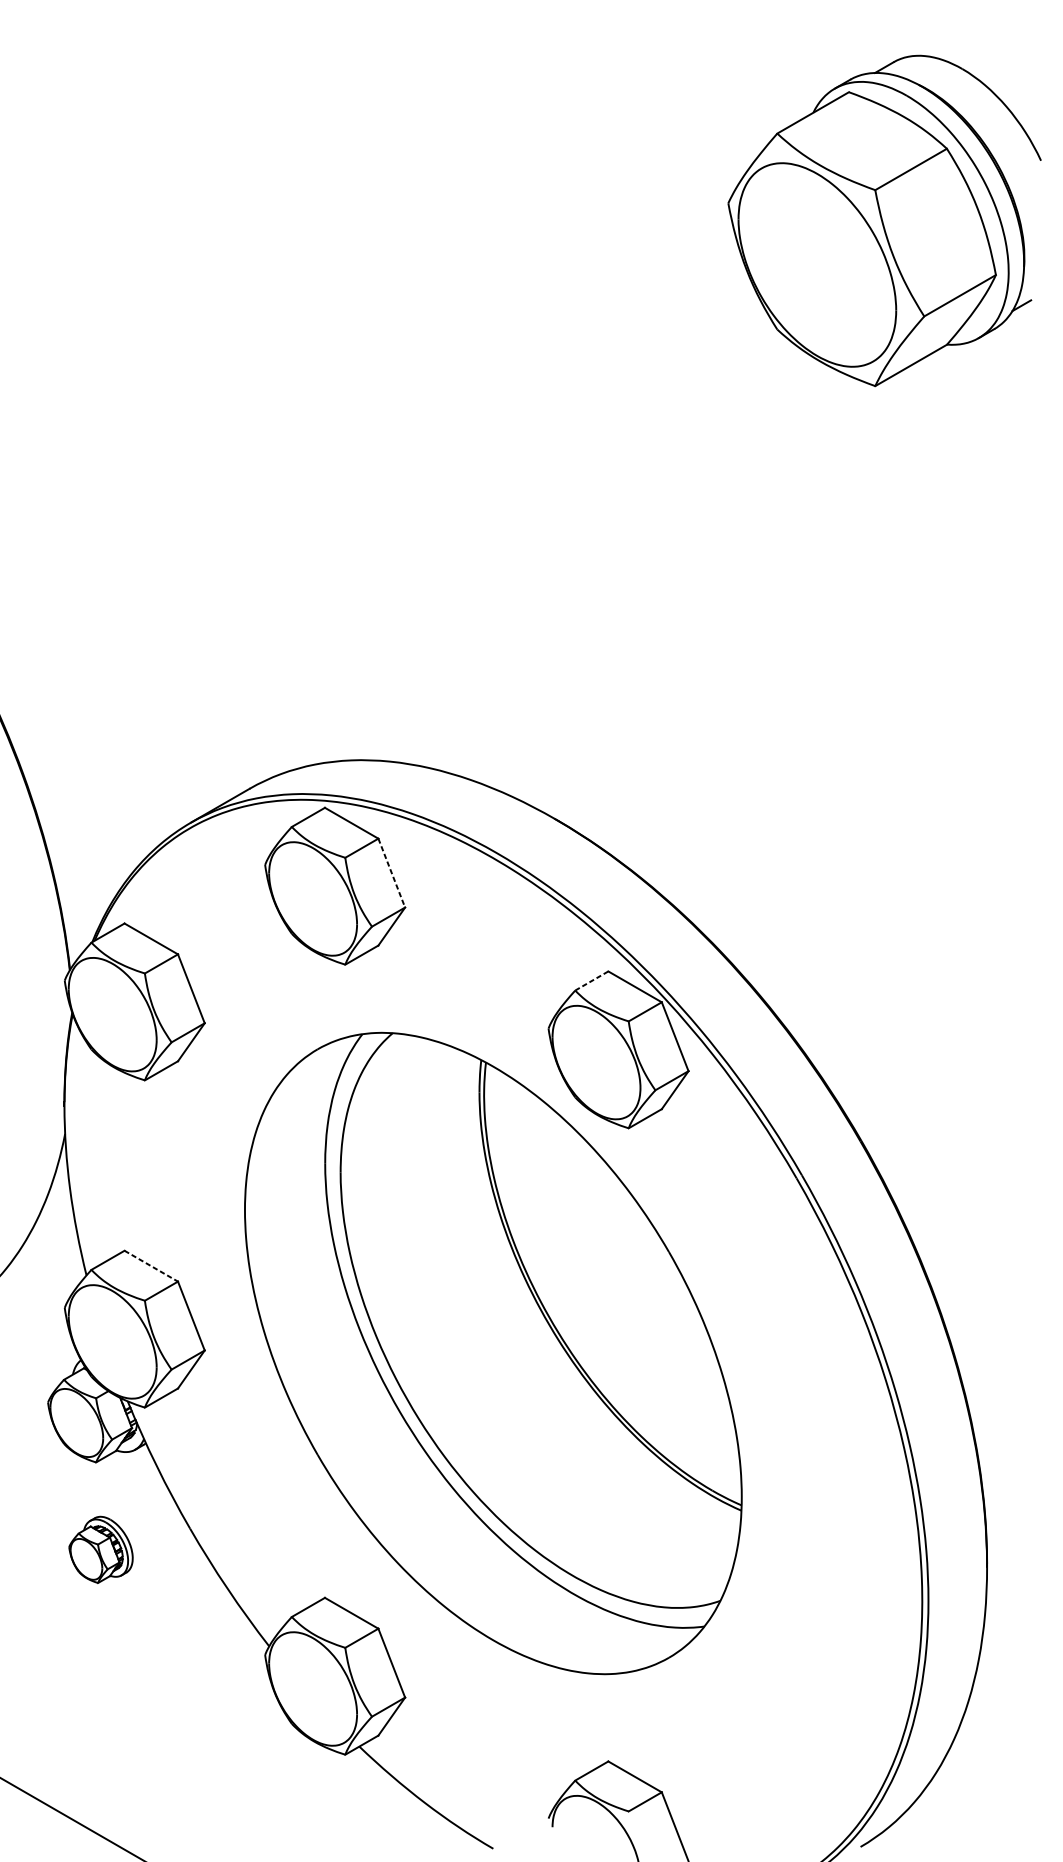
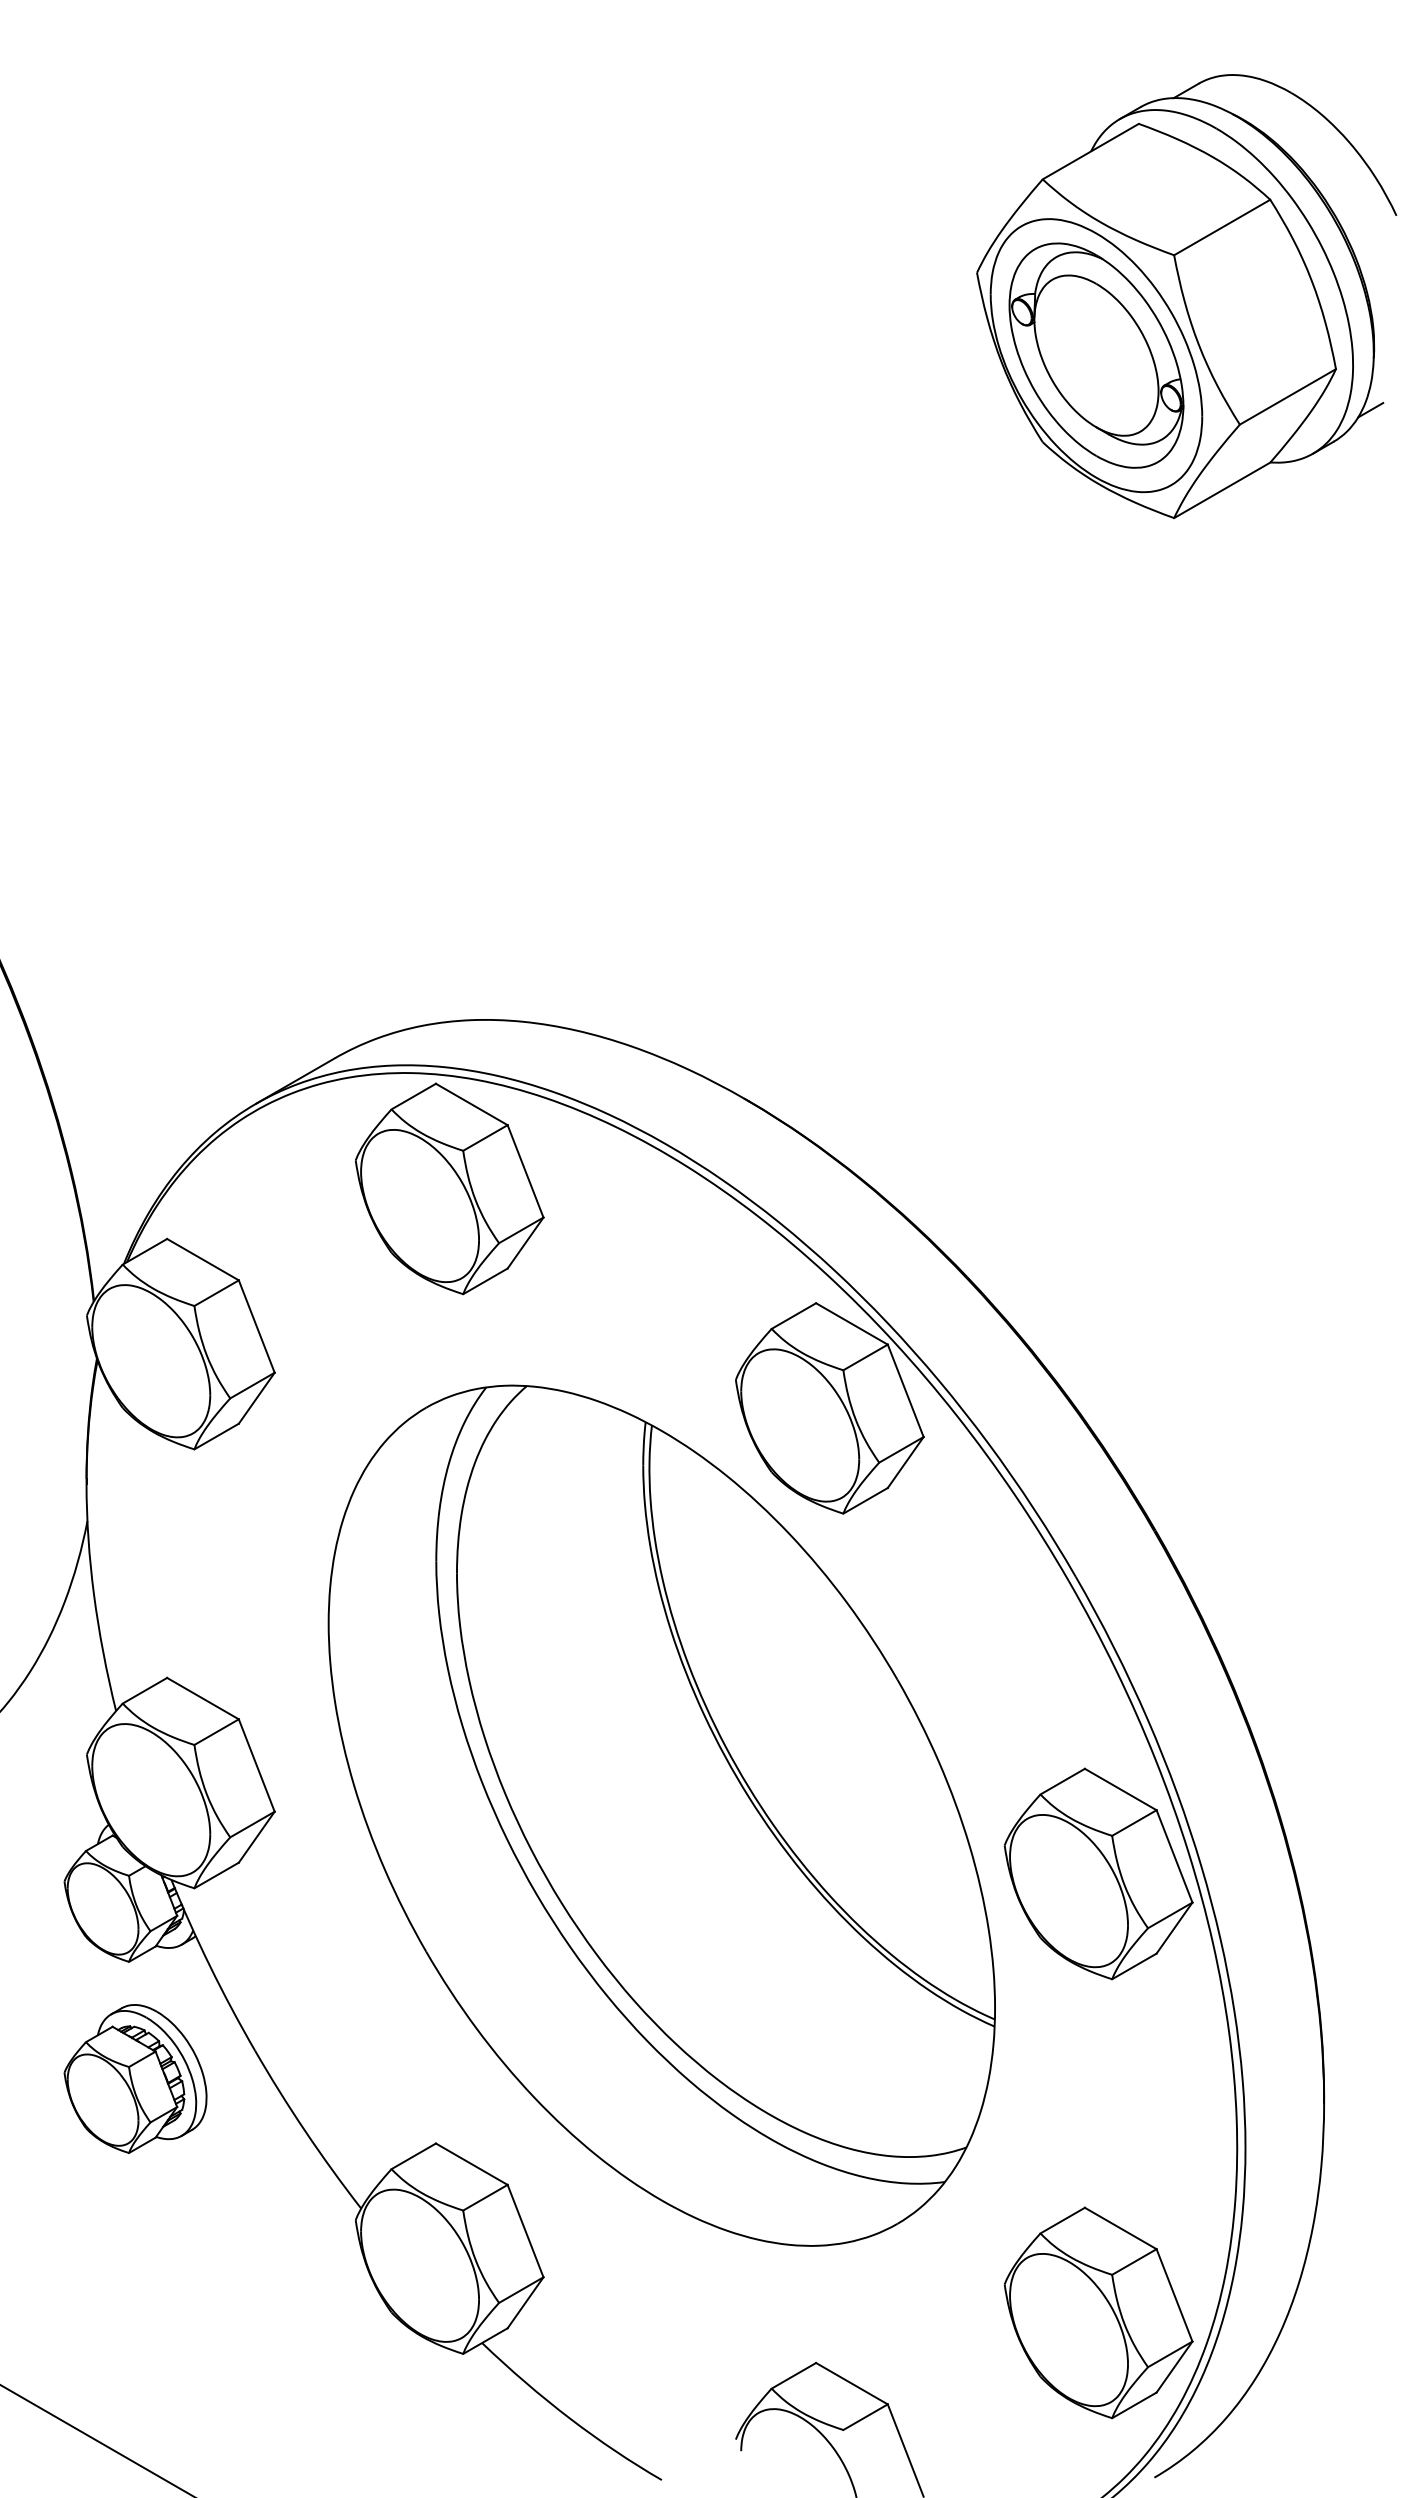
part: (817, 264) -> (1096, 355), added
line: (391, 873) -> (525, 1171), dashed -> solid
line: (591, 981) -> (793, 1316), dashed -> solid
line: (151, 1266) -> (203, 1698), dashed -> solid
part: (818, 1396) -> (1098, 1873), added
part: (100, 1550) -> (135, 2079), size x1.67
part: (818, 1723) -> (1098, 2312), added

